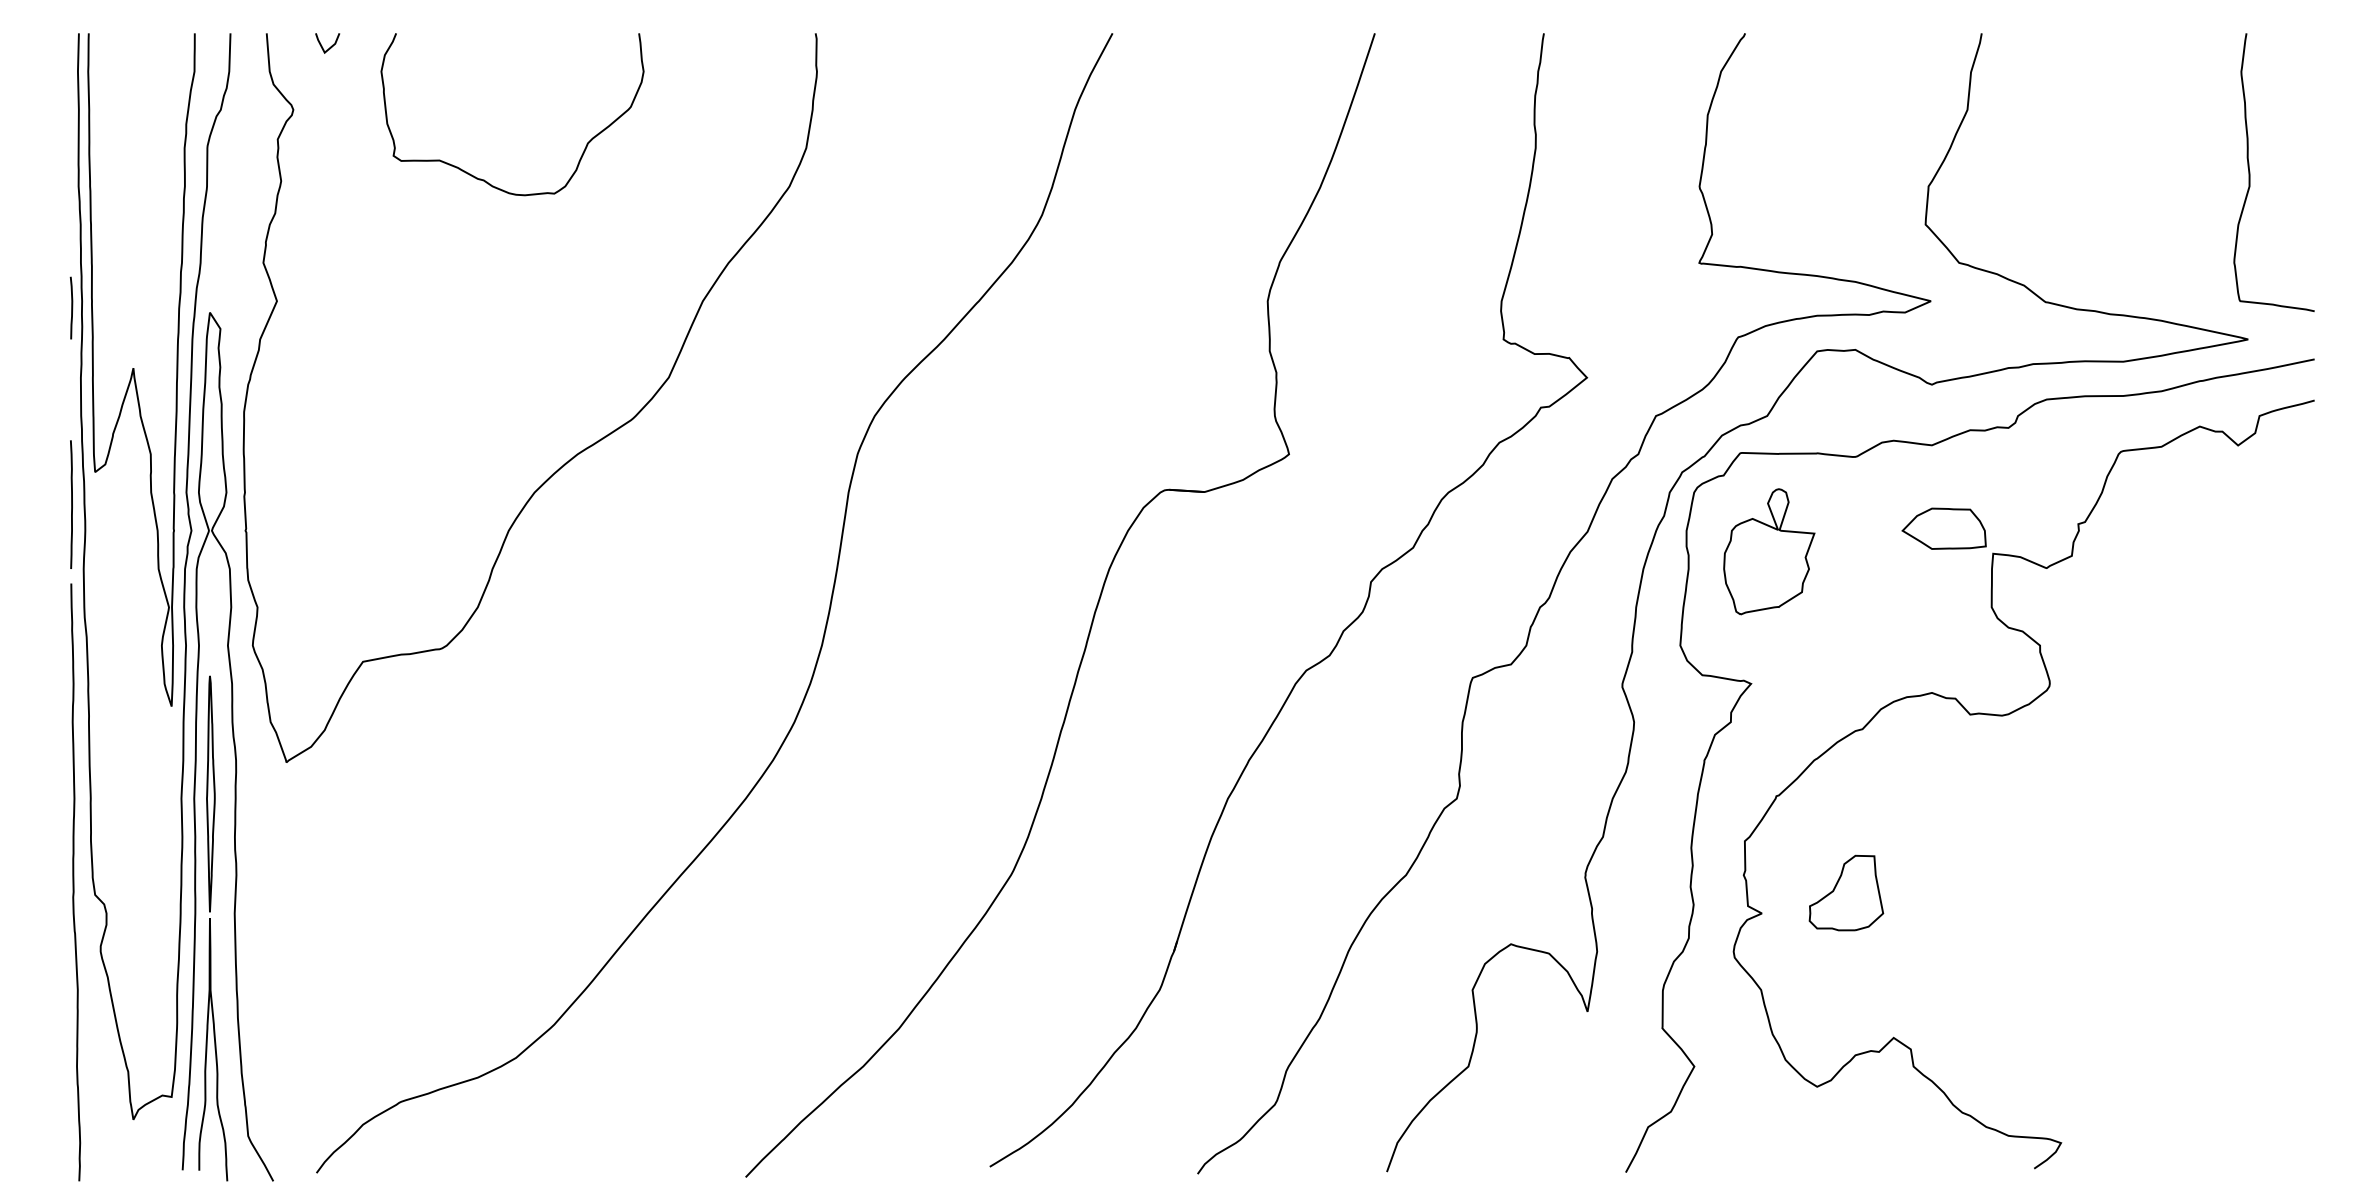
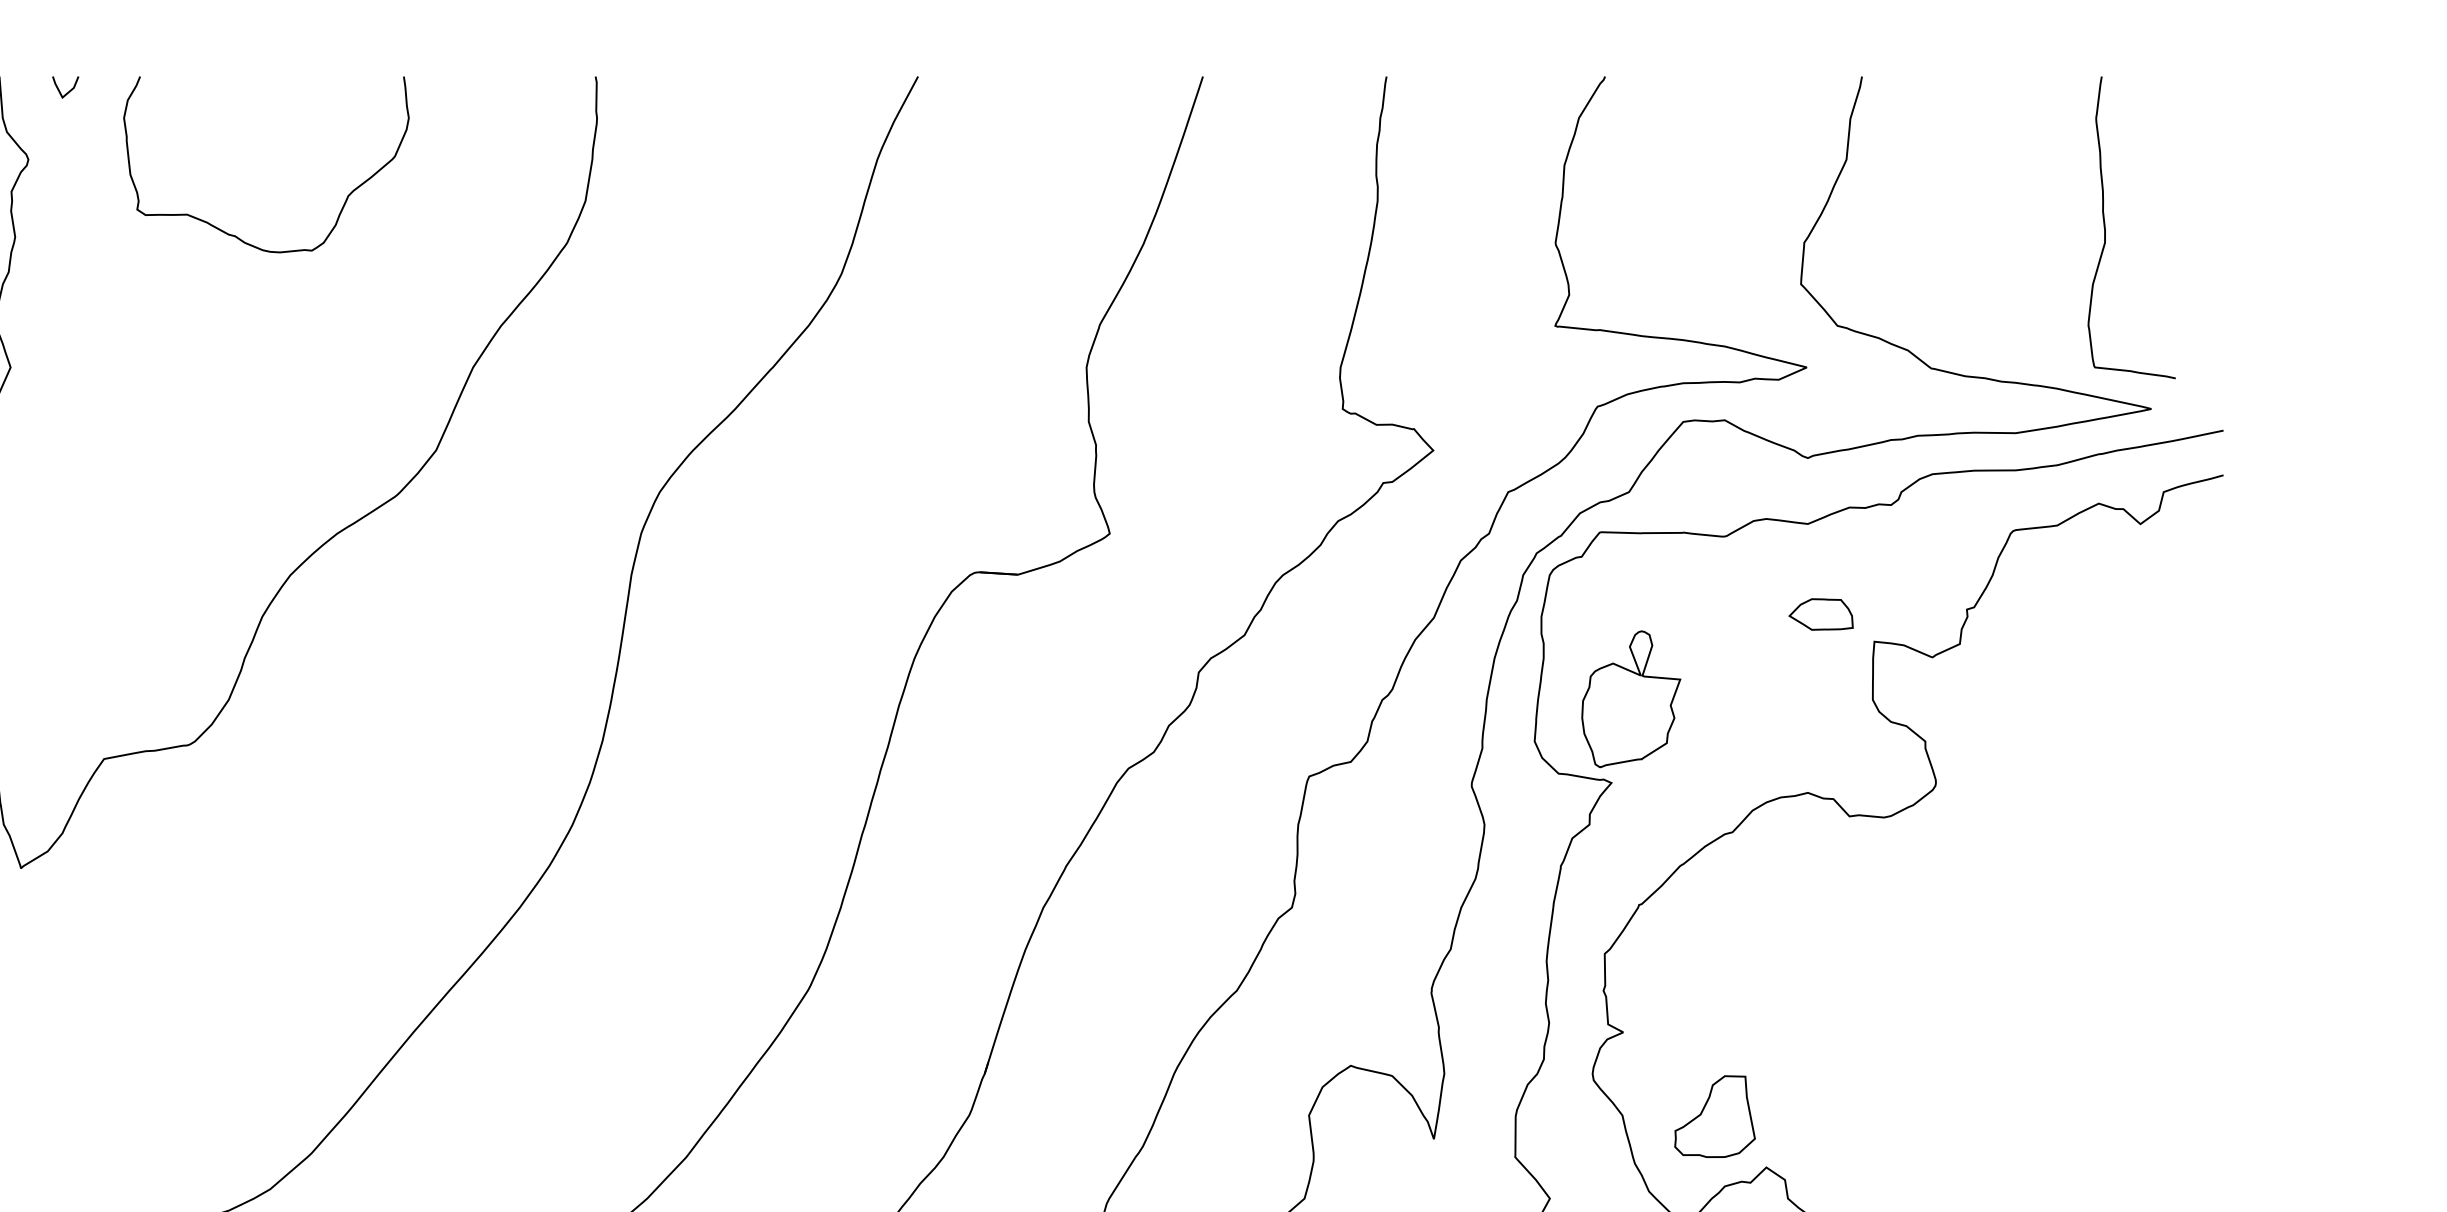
curve: (2250, 172) -> (2106, 227), moved
part: (1943, 528) -> (1820, 614), size x0.7
part: (1769, 551) -> (1631, 698), moved
part: (1846, 892) -> (1715, 1116), moved

